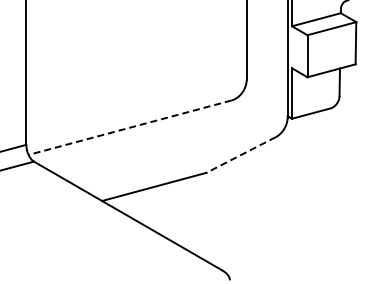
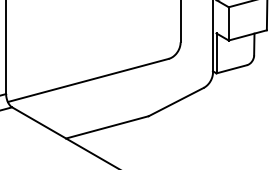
line: (129, 127) -> (87, 80), dashed -> solid
line: (241, 155) -> (176, 102), dashed -> solid

